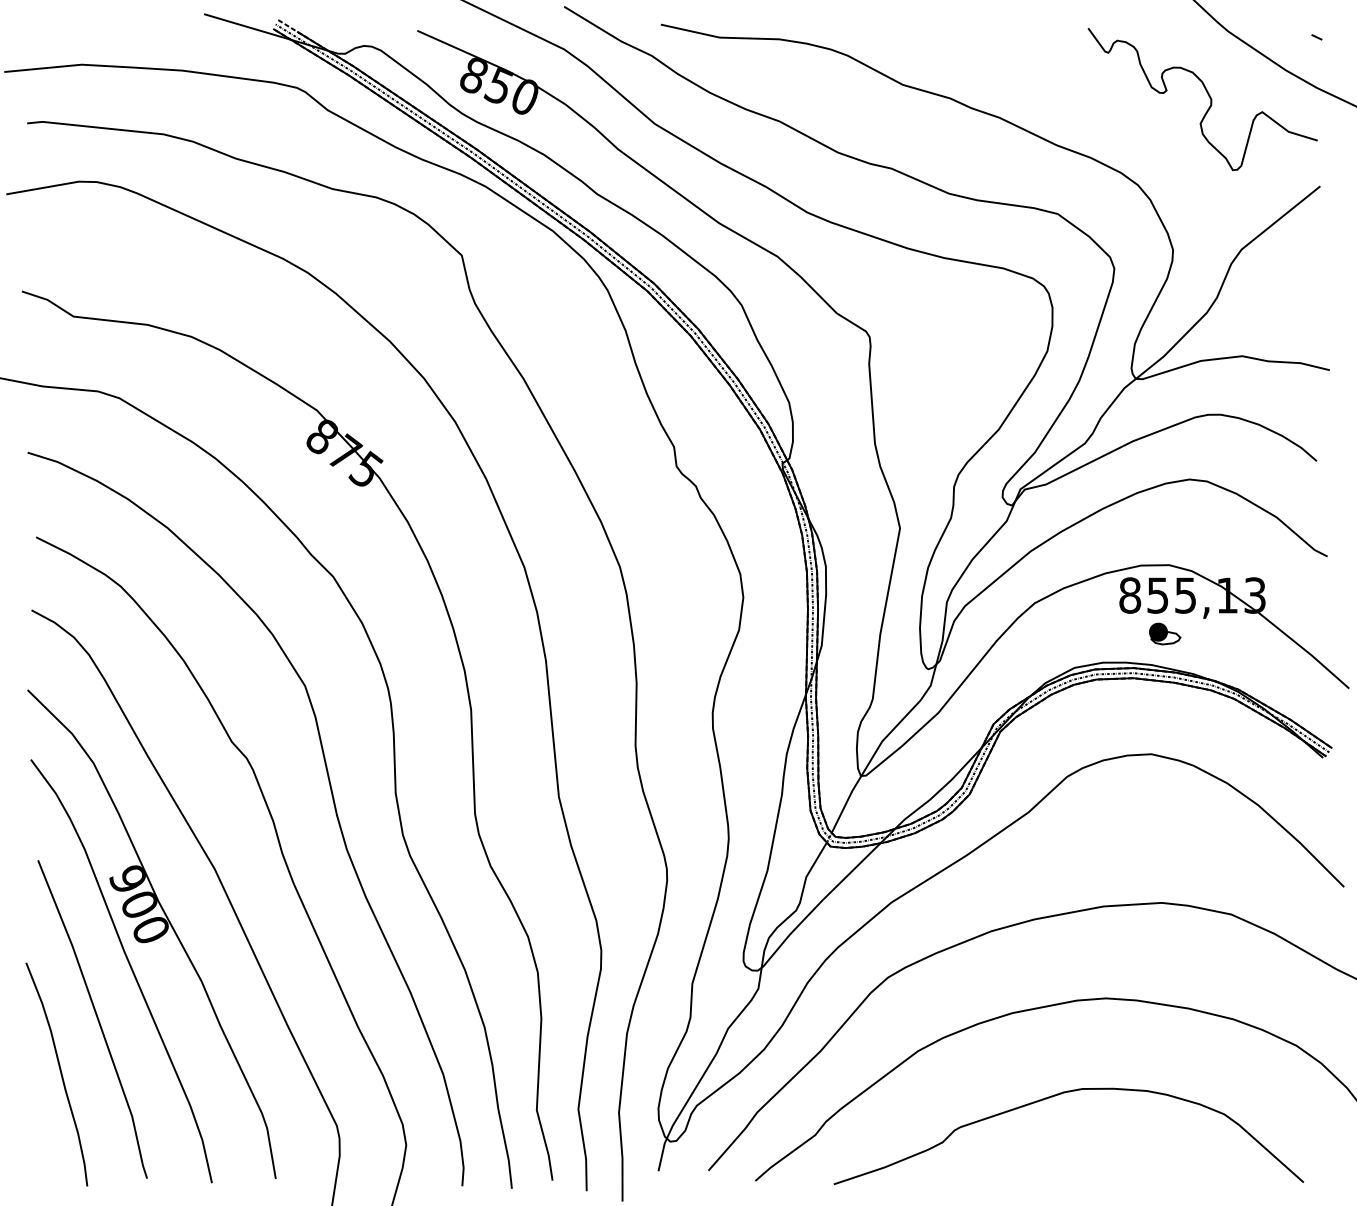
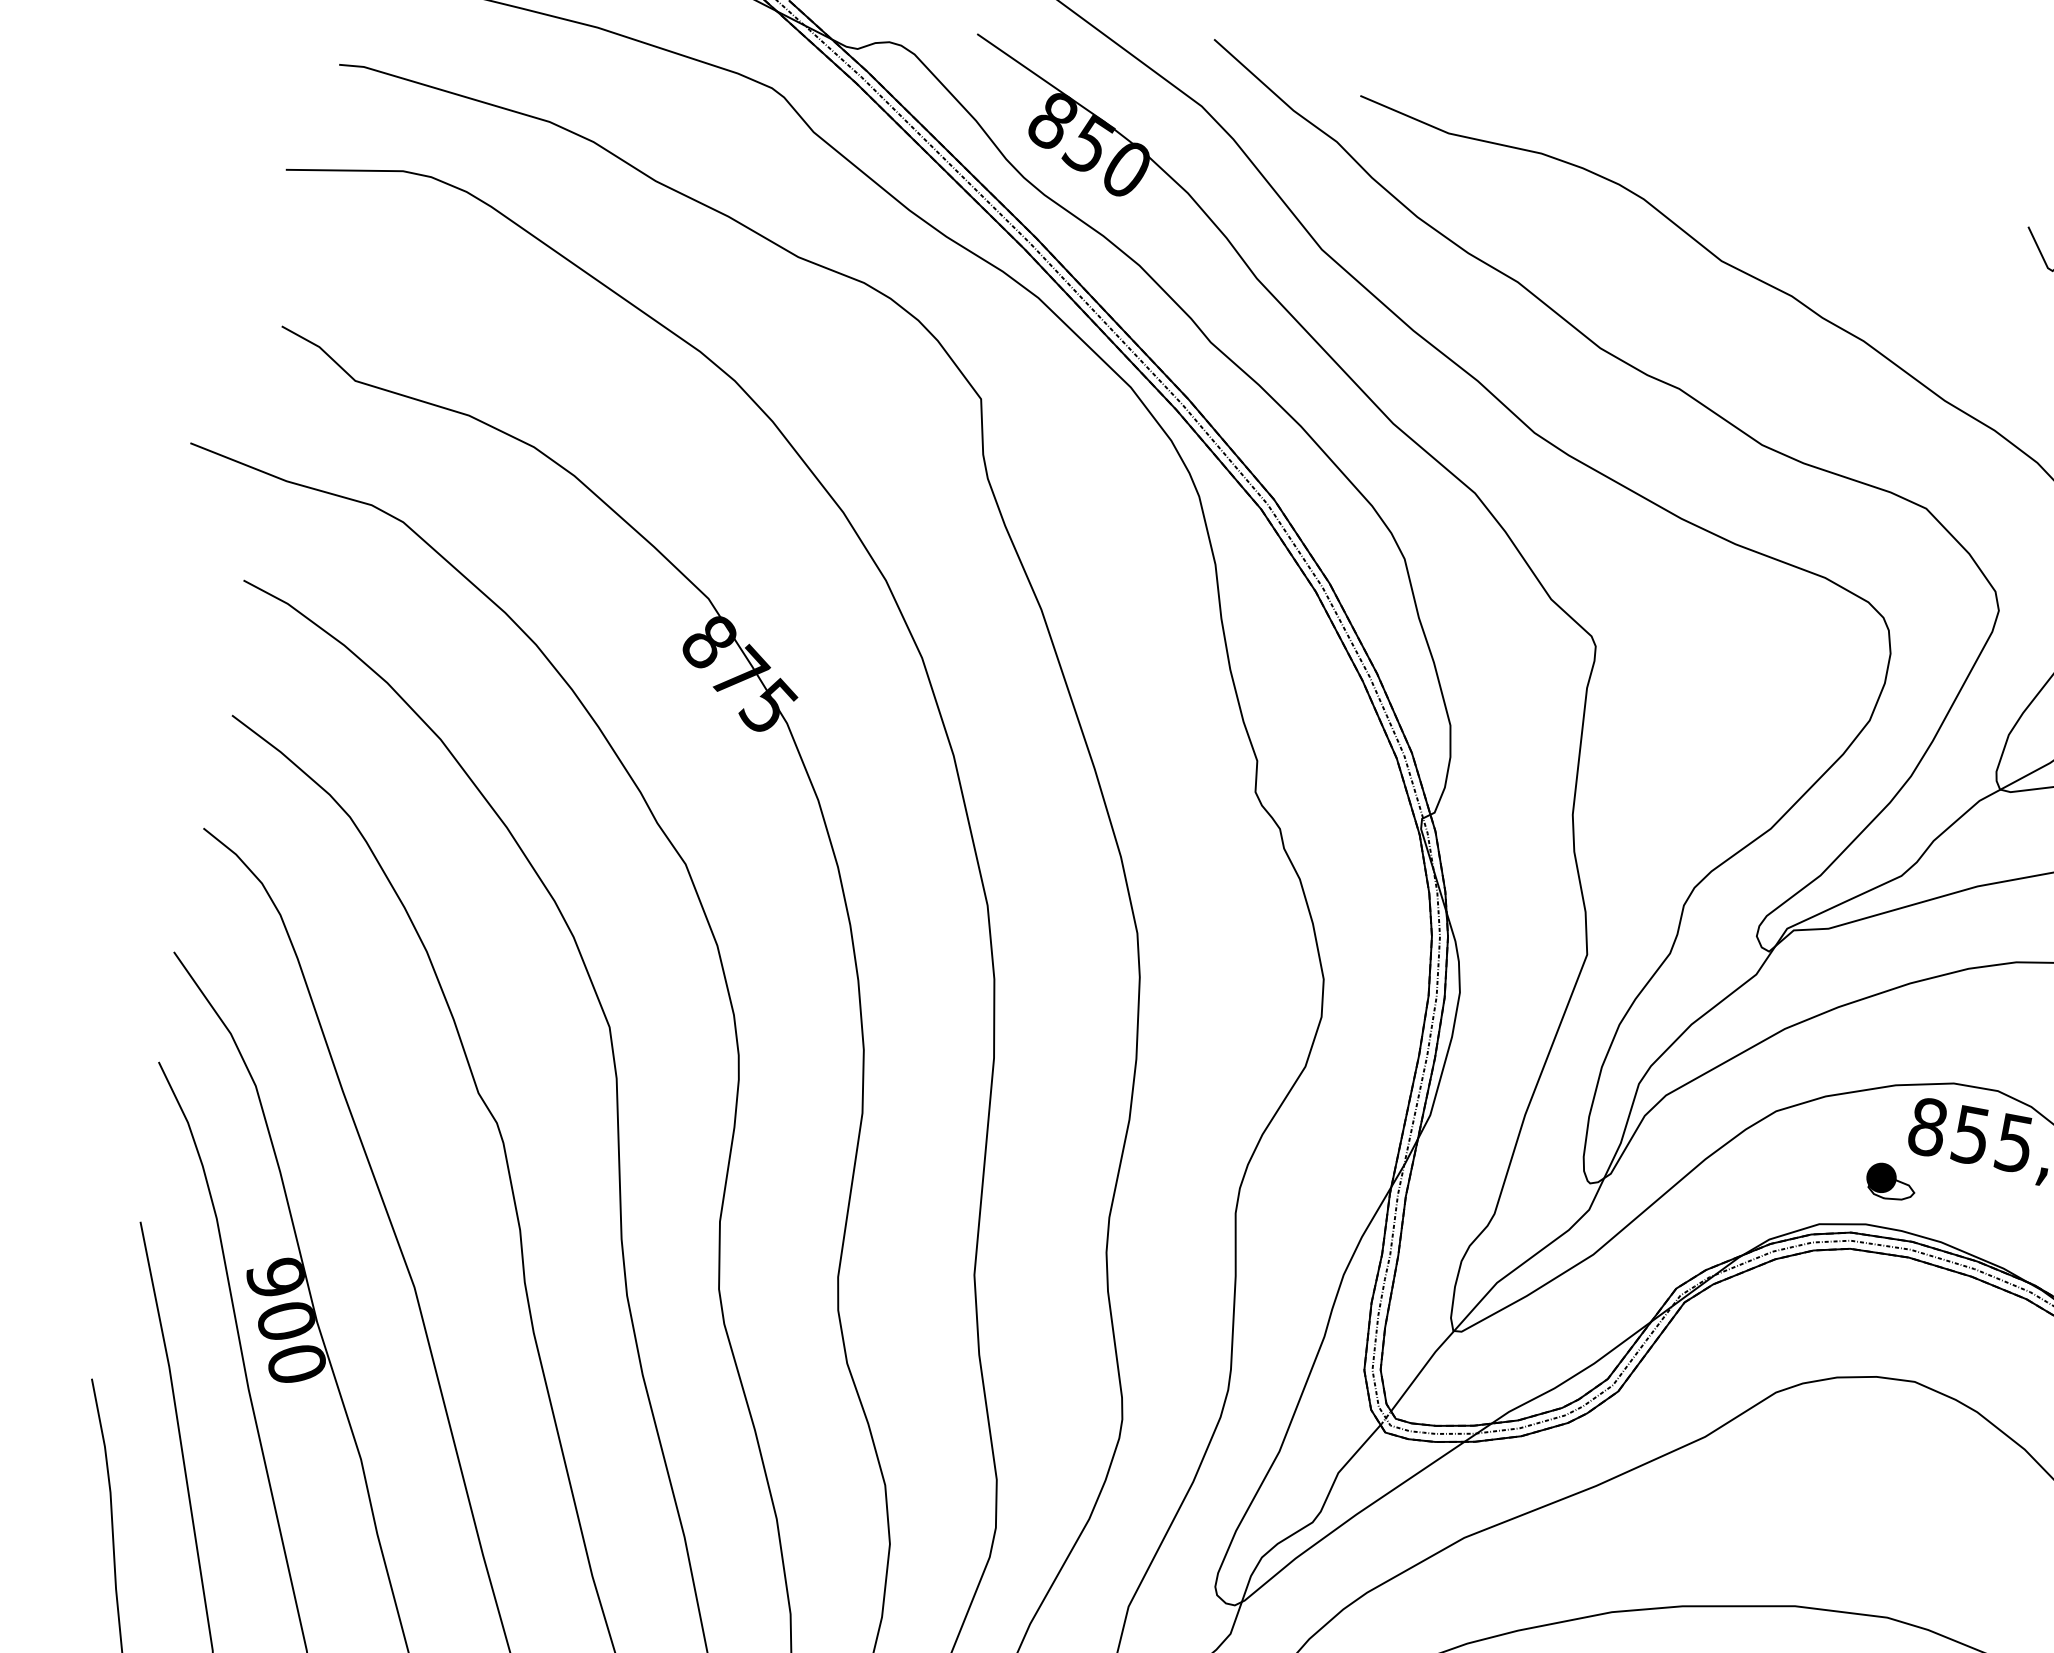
part: (1165, 633) -> (1892, 1182), moved

